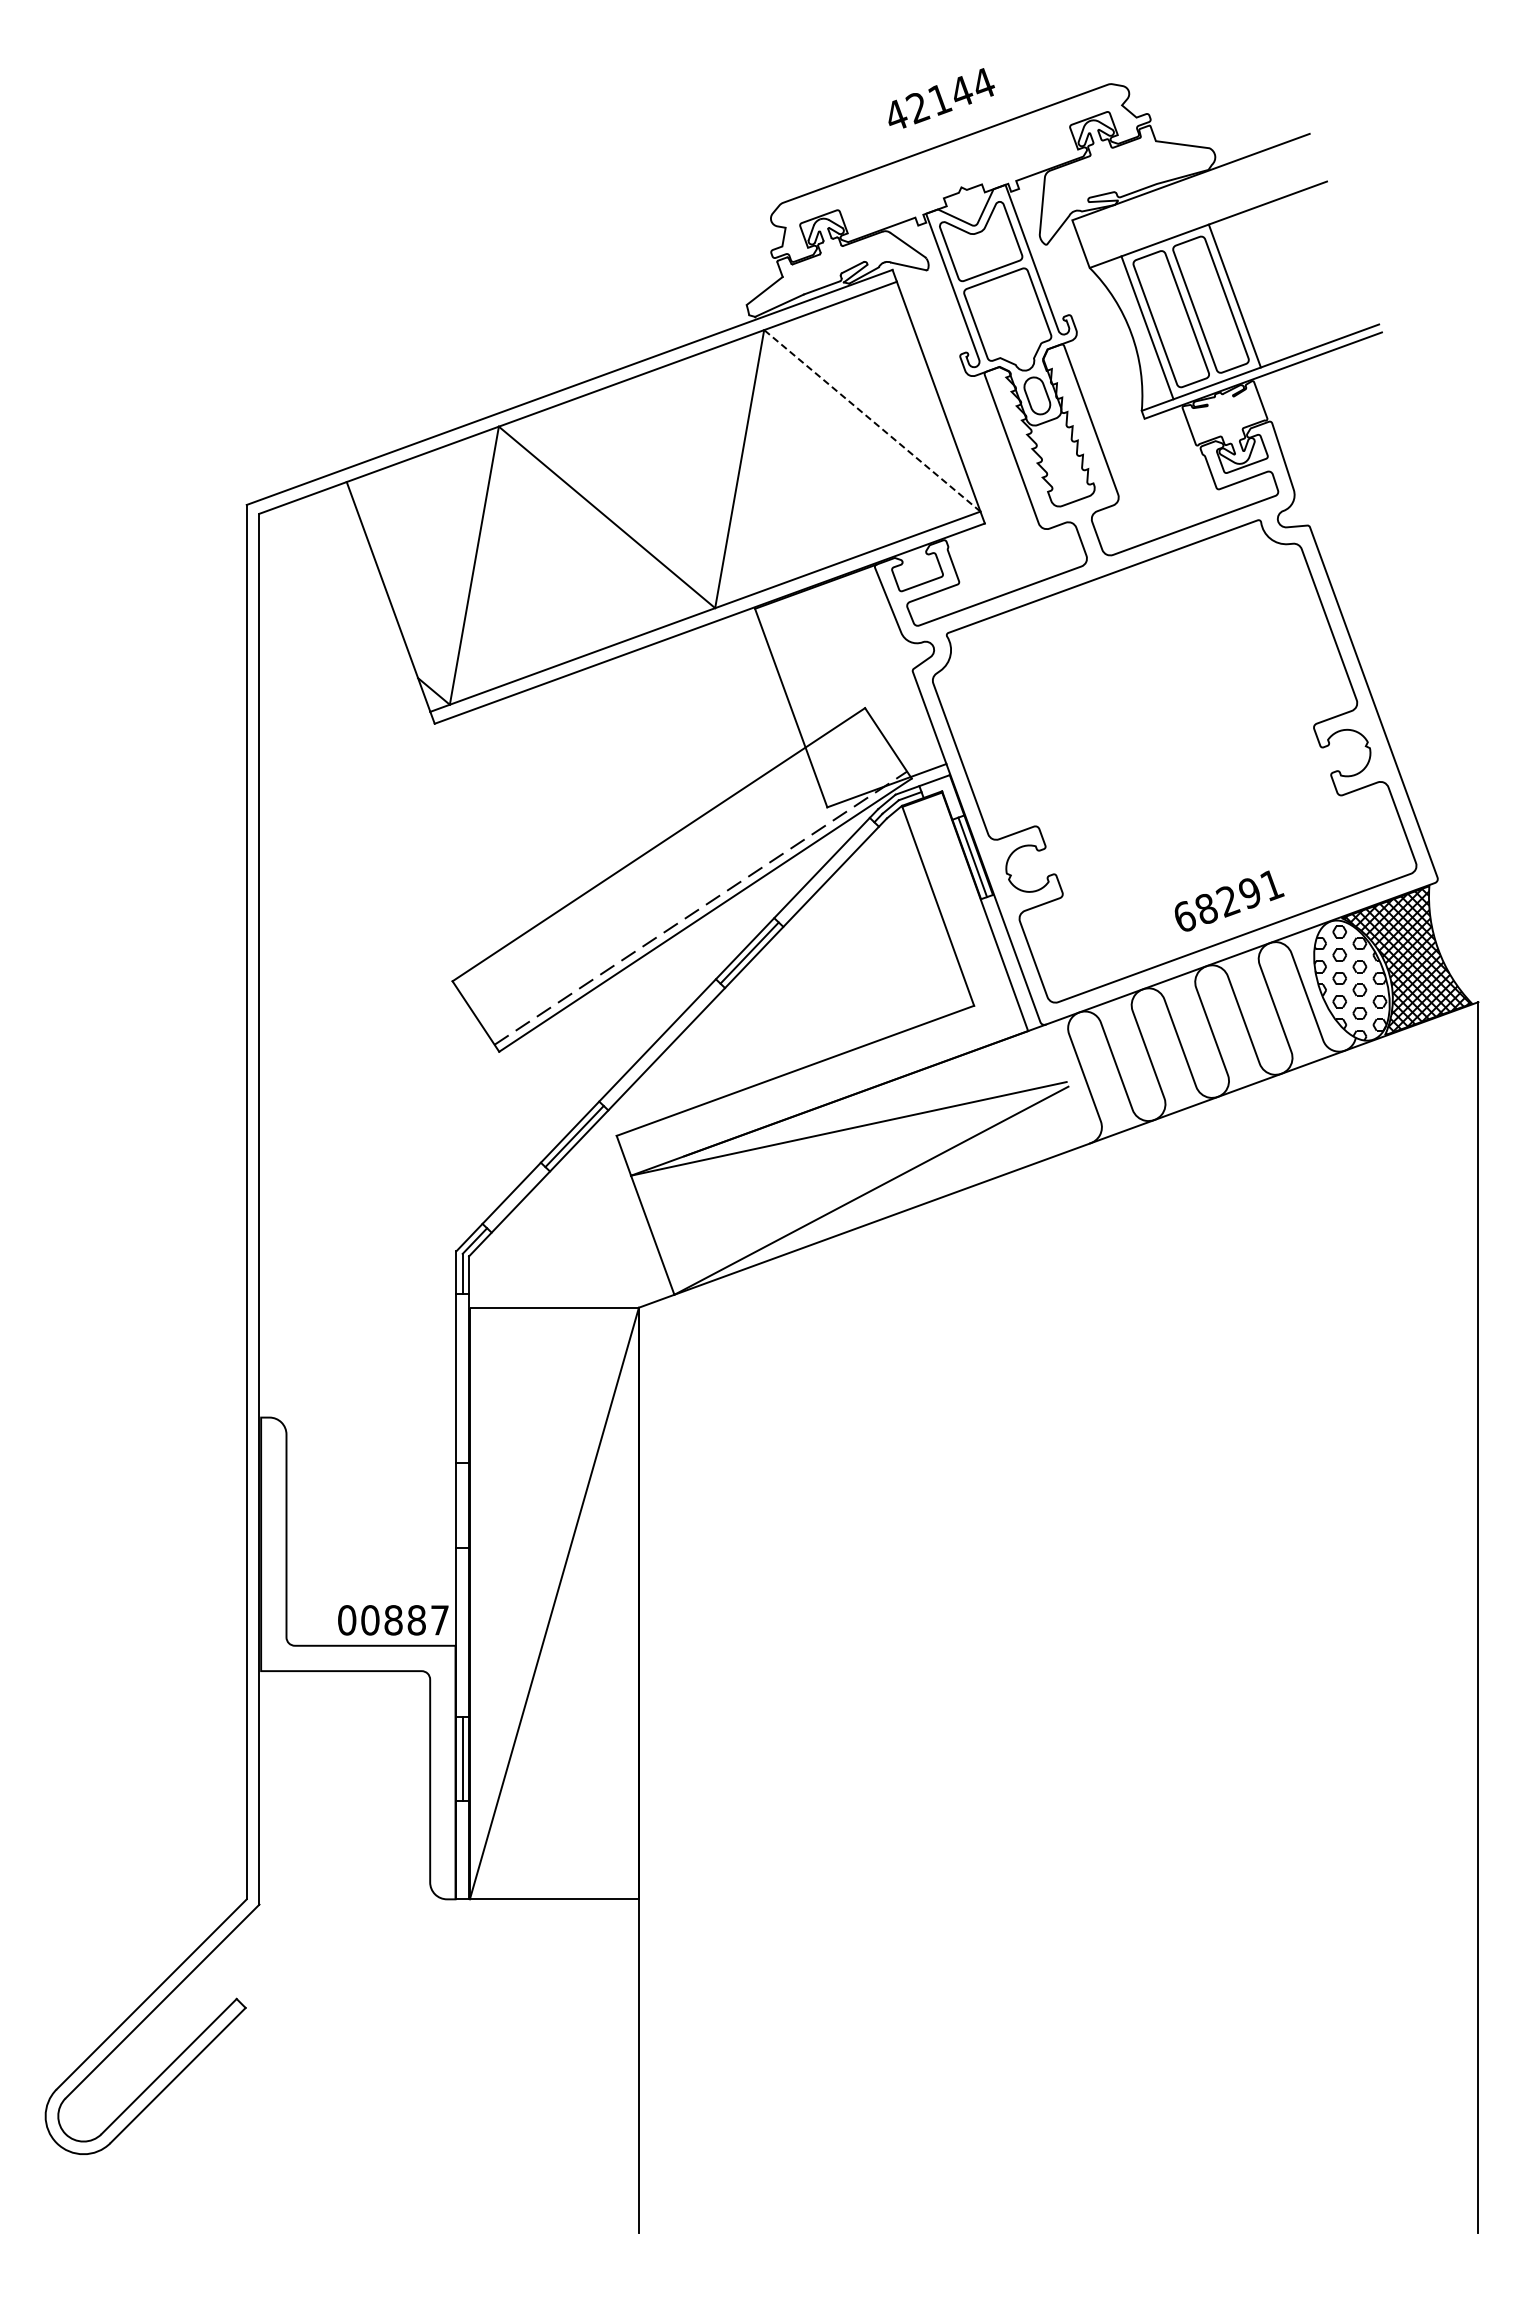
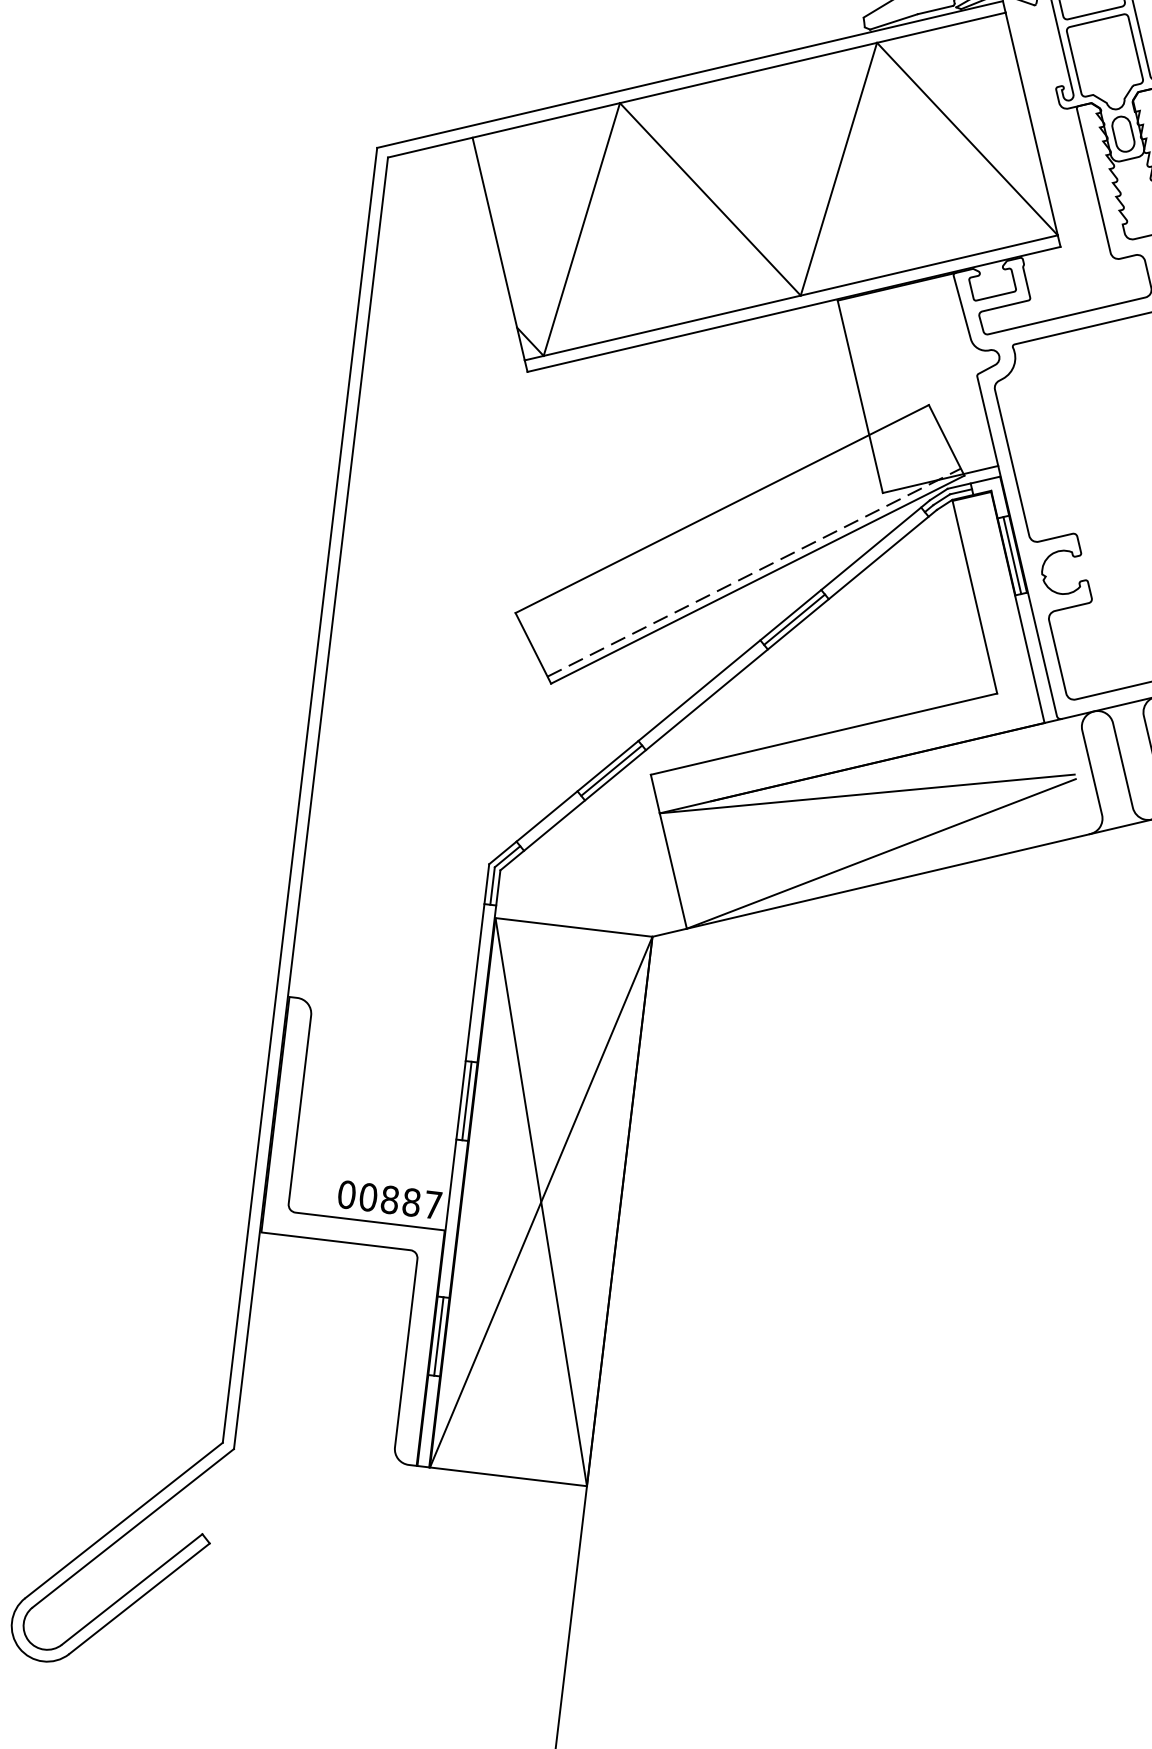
line: (871, 420) -> (966, 138), dashed -> solid
line: (462, 1505) -> (466, 1100), added
line: (553, 1603) -> (540, 1202), added

